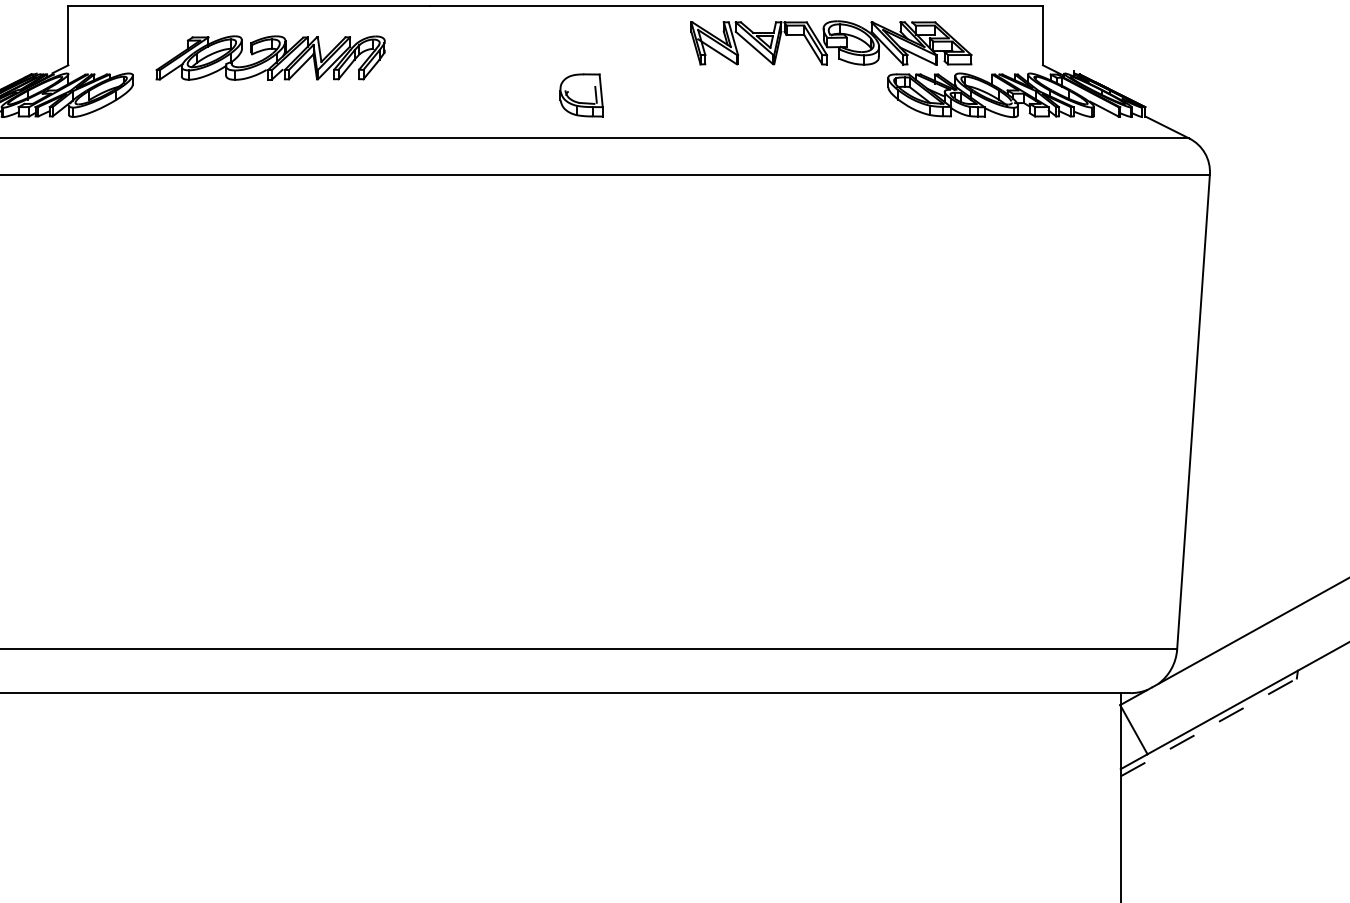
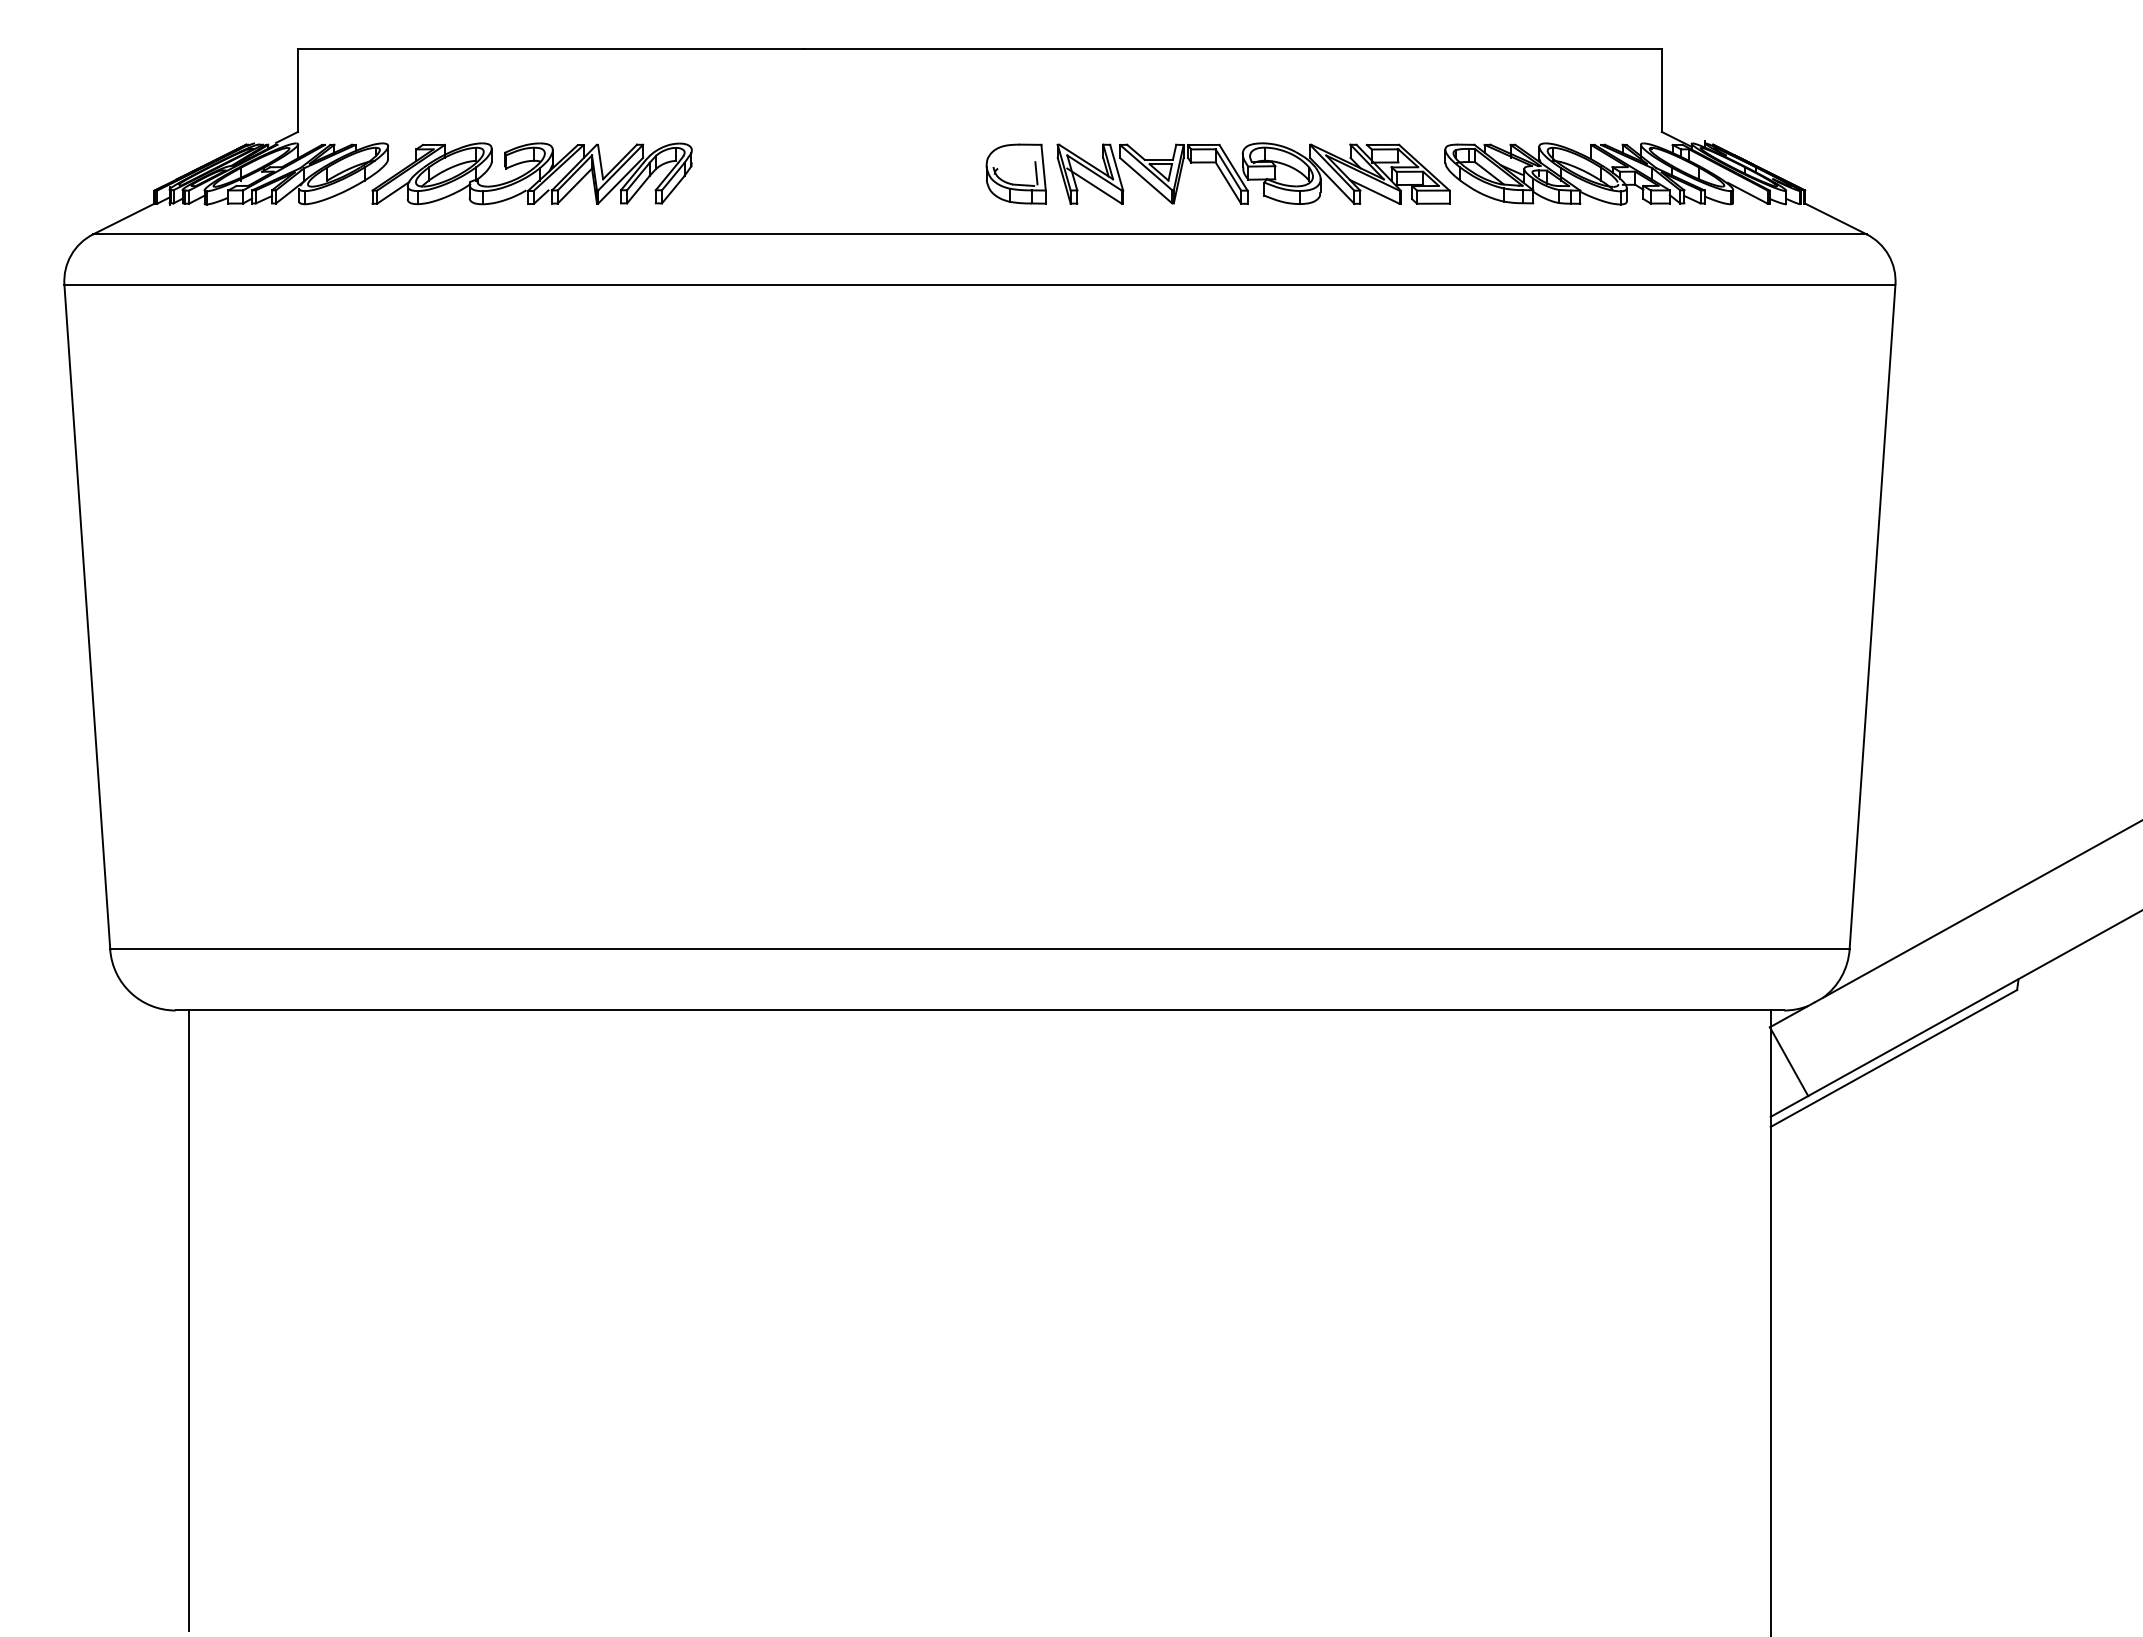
part: (831, 42) -> (1253, 173), moved
part: (270, 57) -> (531, 173), moved
line: (1208, 727) -> (1893, 1058), dashed -> solid

